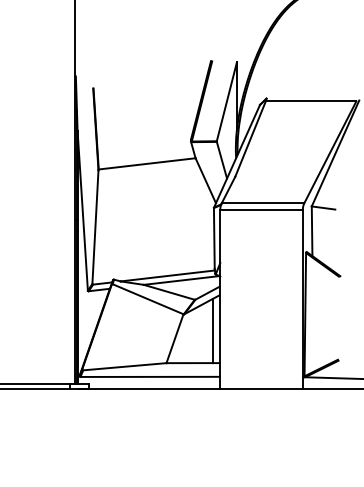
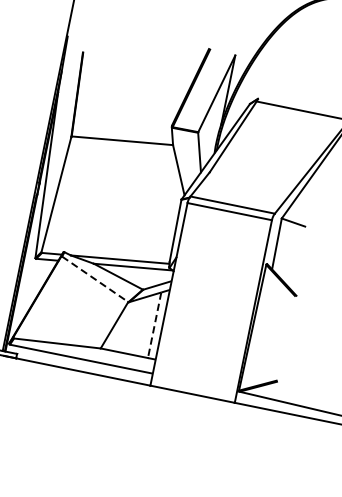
line: (148, 299) -> (95, 279), solid -> dashed
line: (212, 331) -> (154, 325), solid -> dashed

